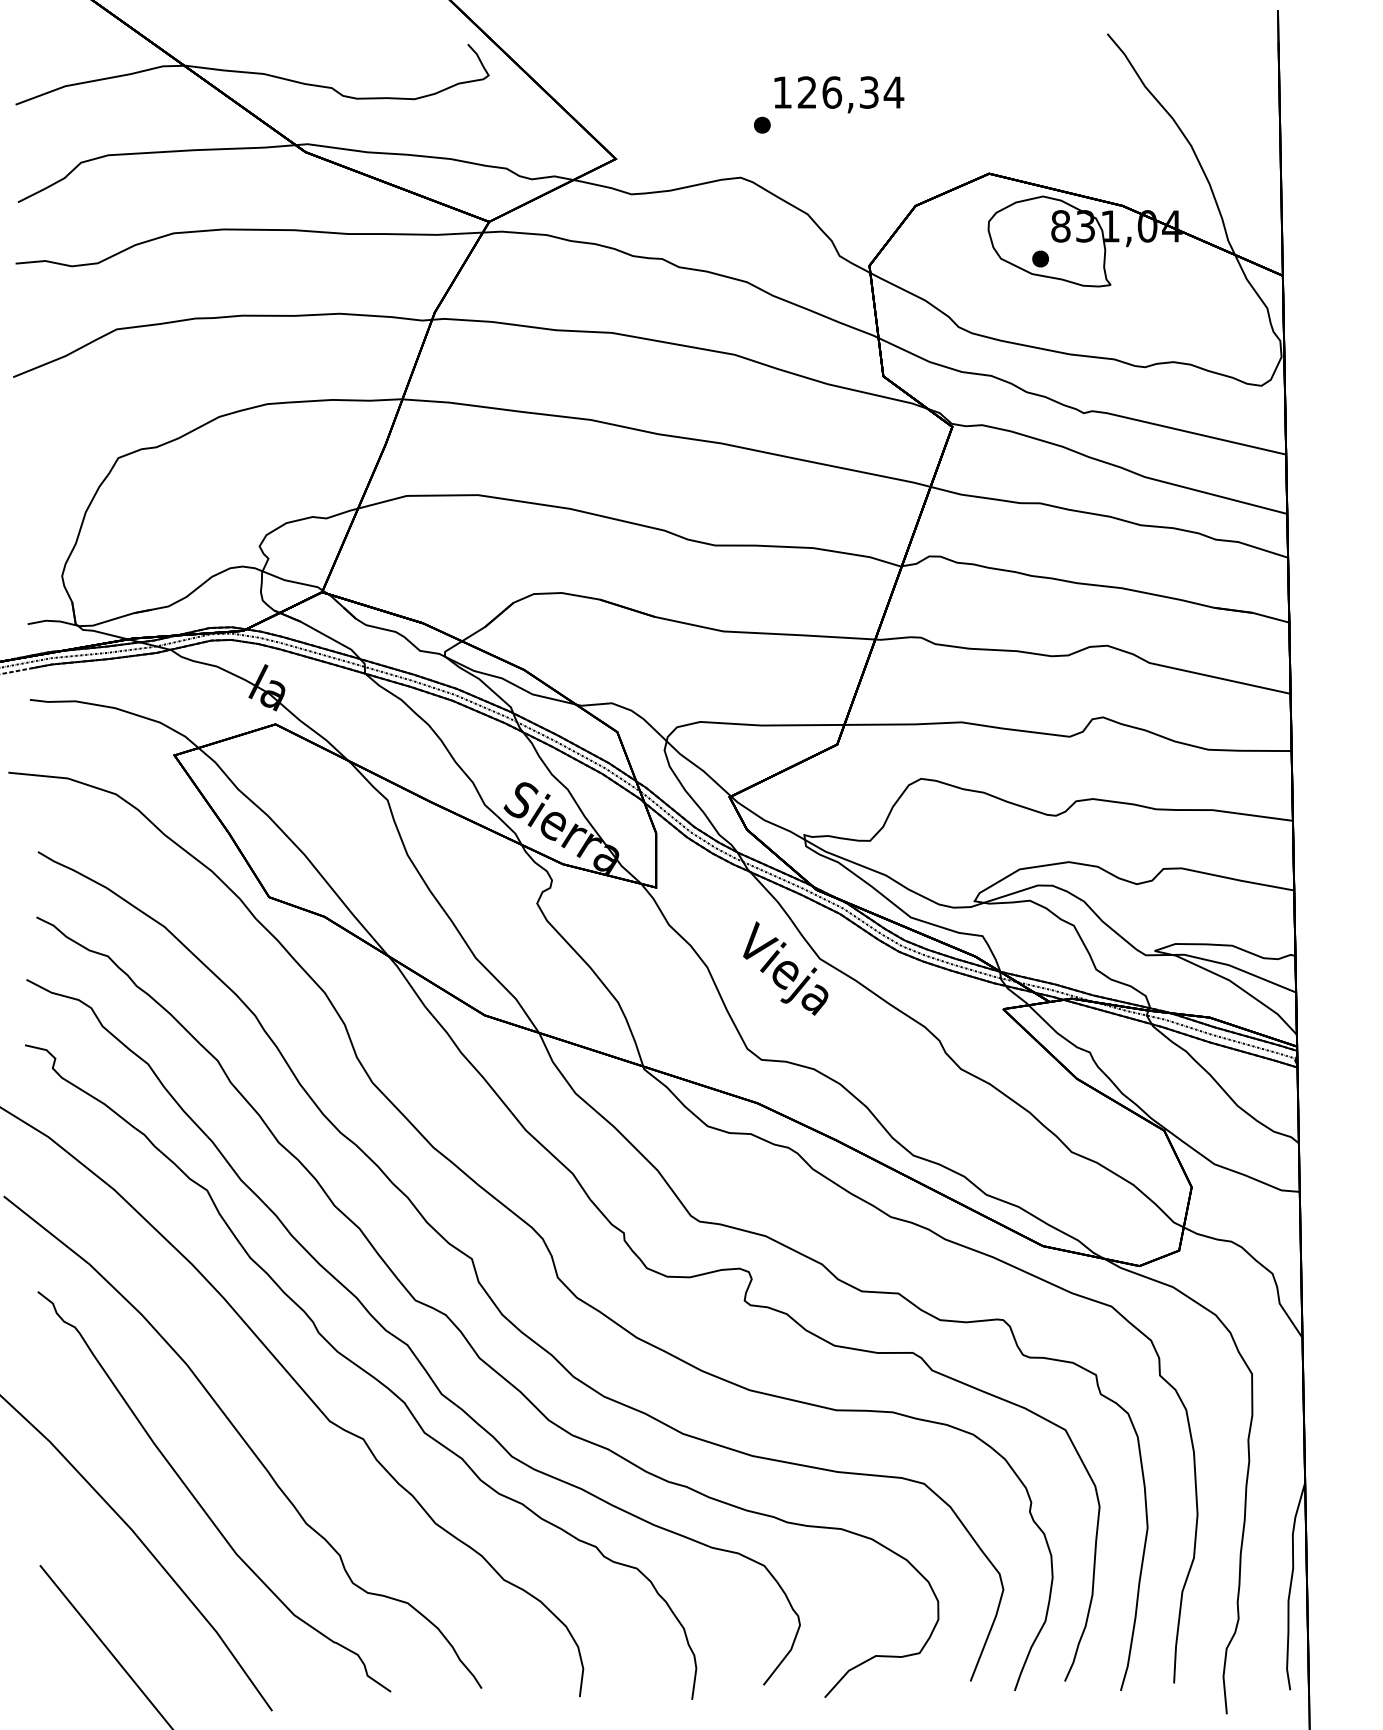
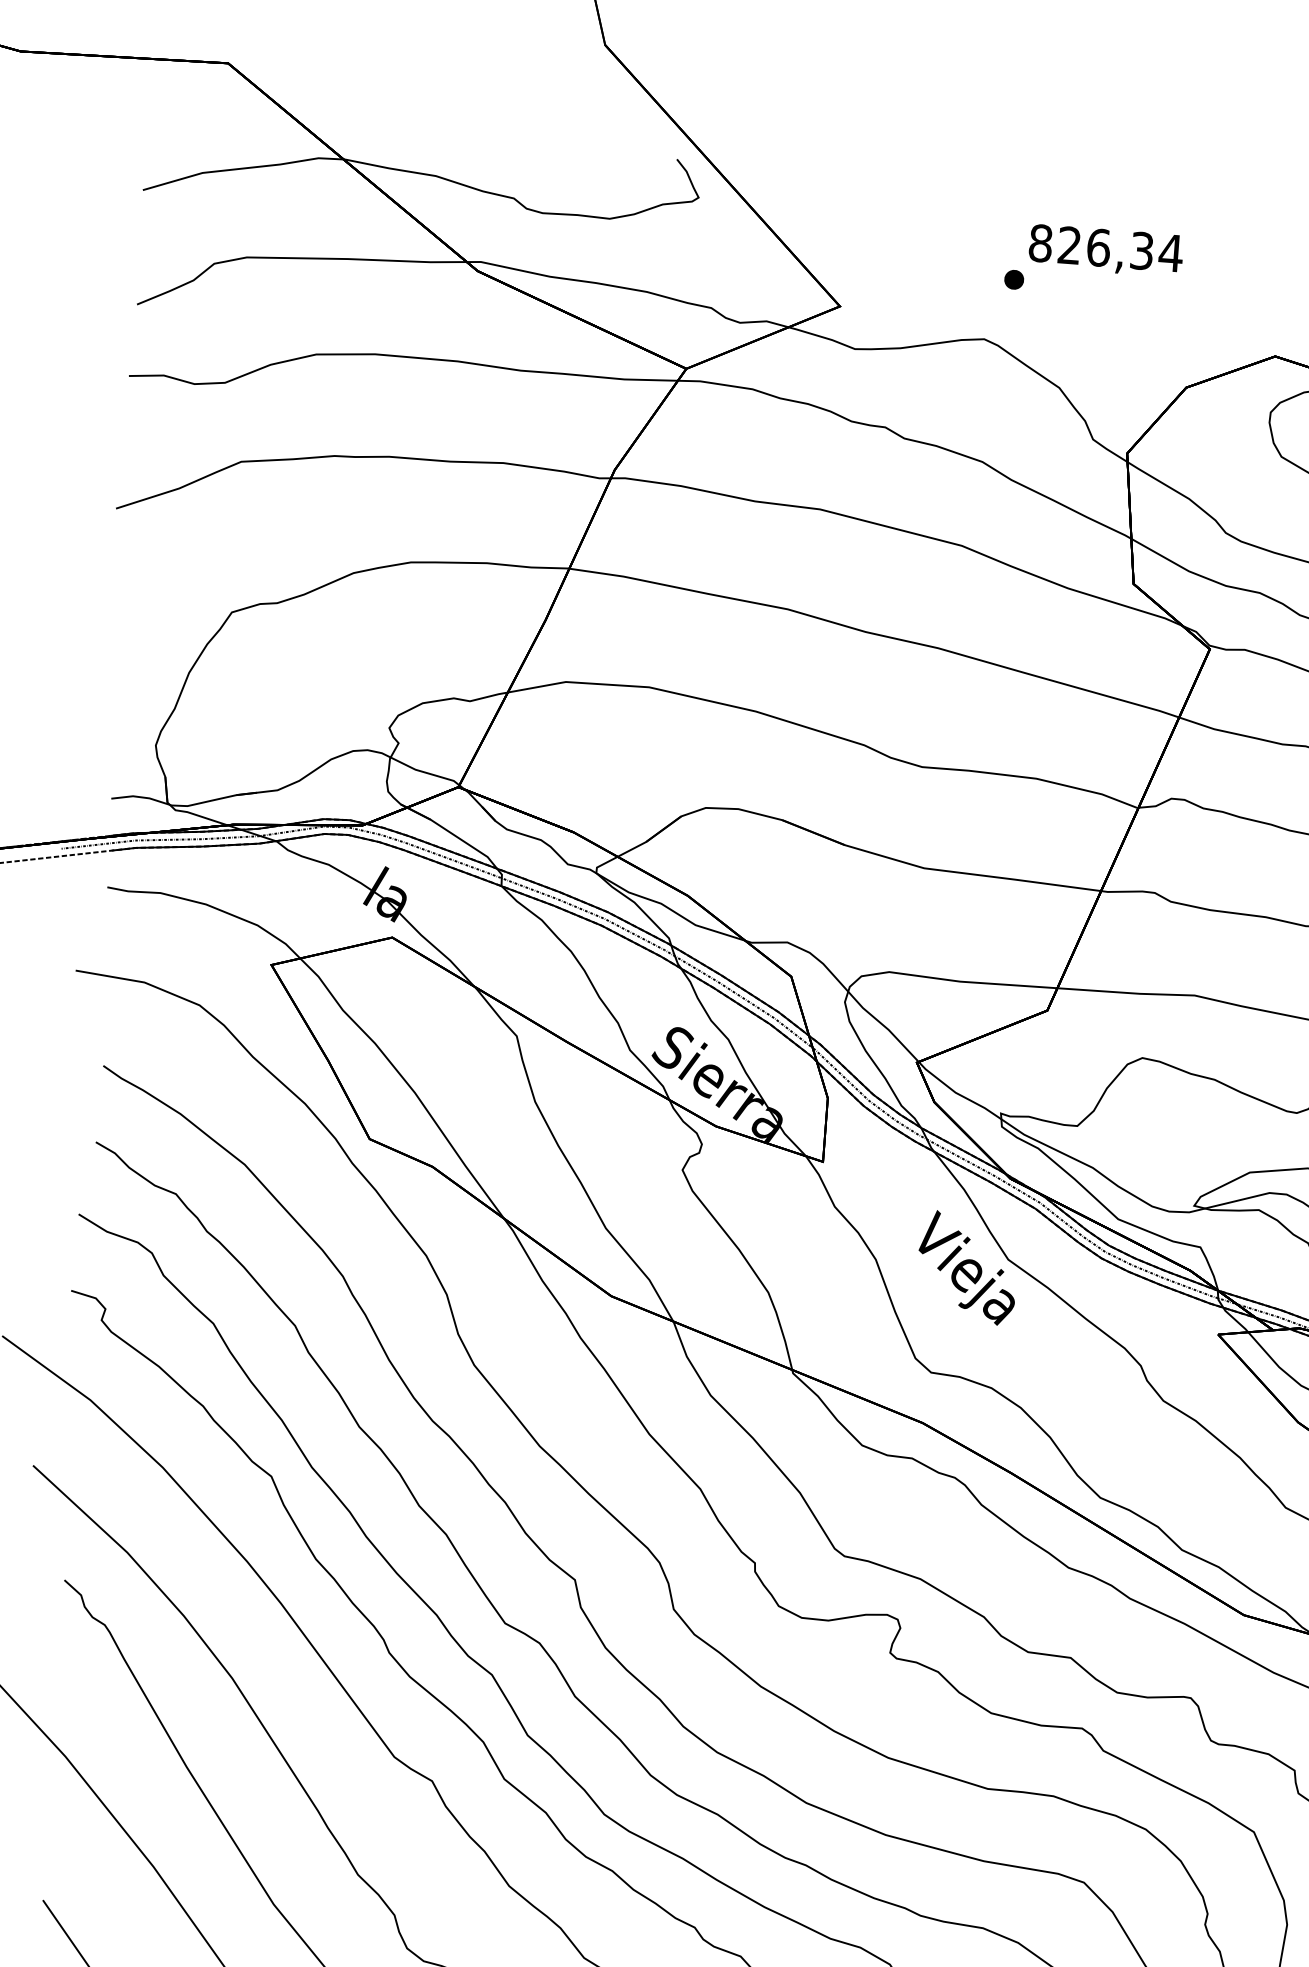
text: (782, 92) -> (1040, 243), 126,34 -> 826,34

